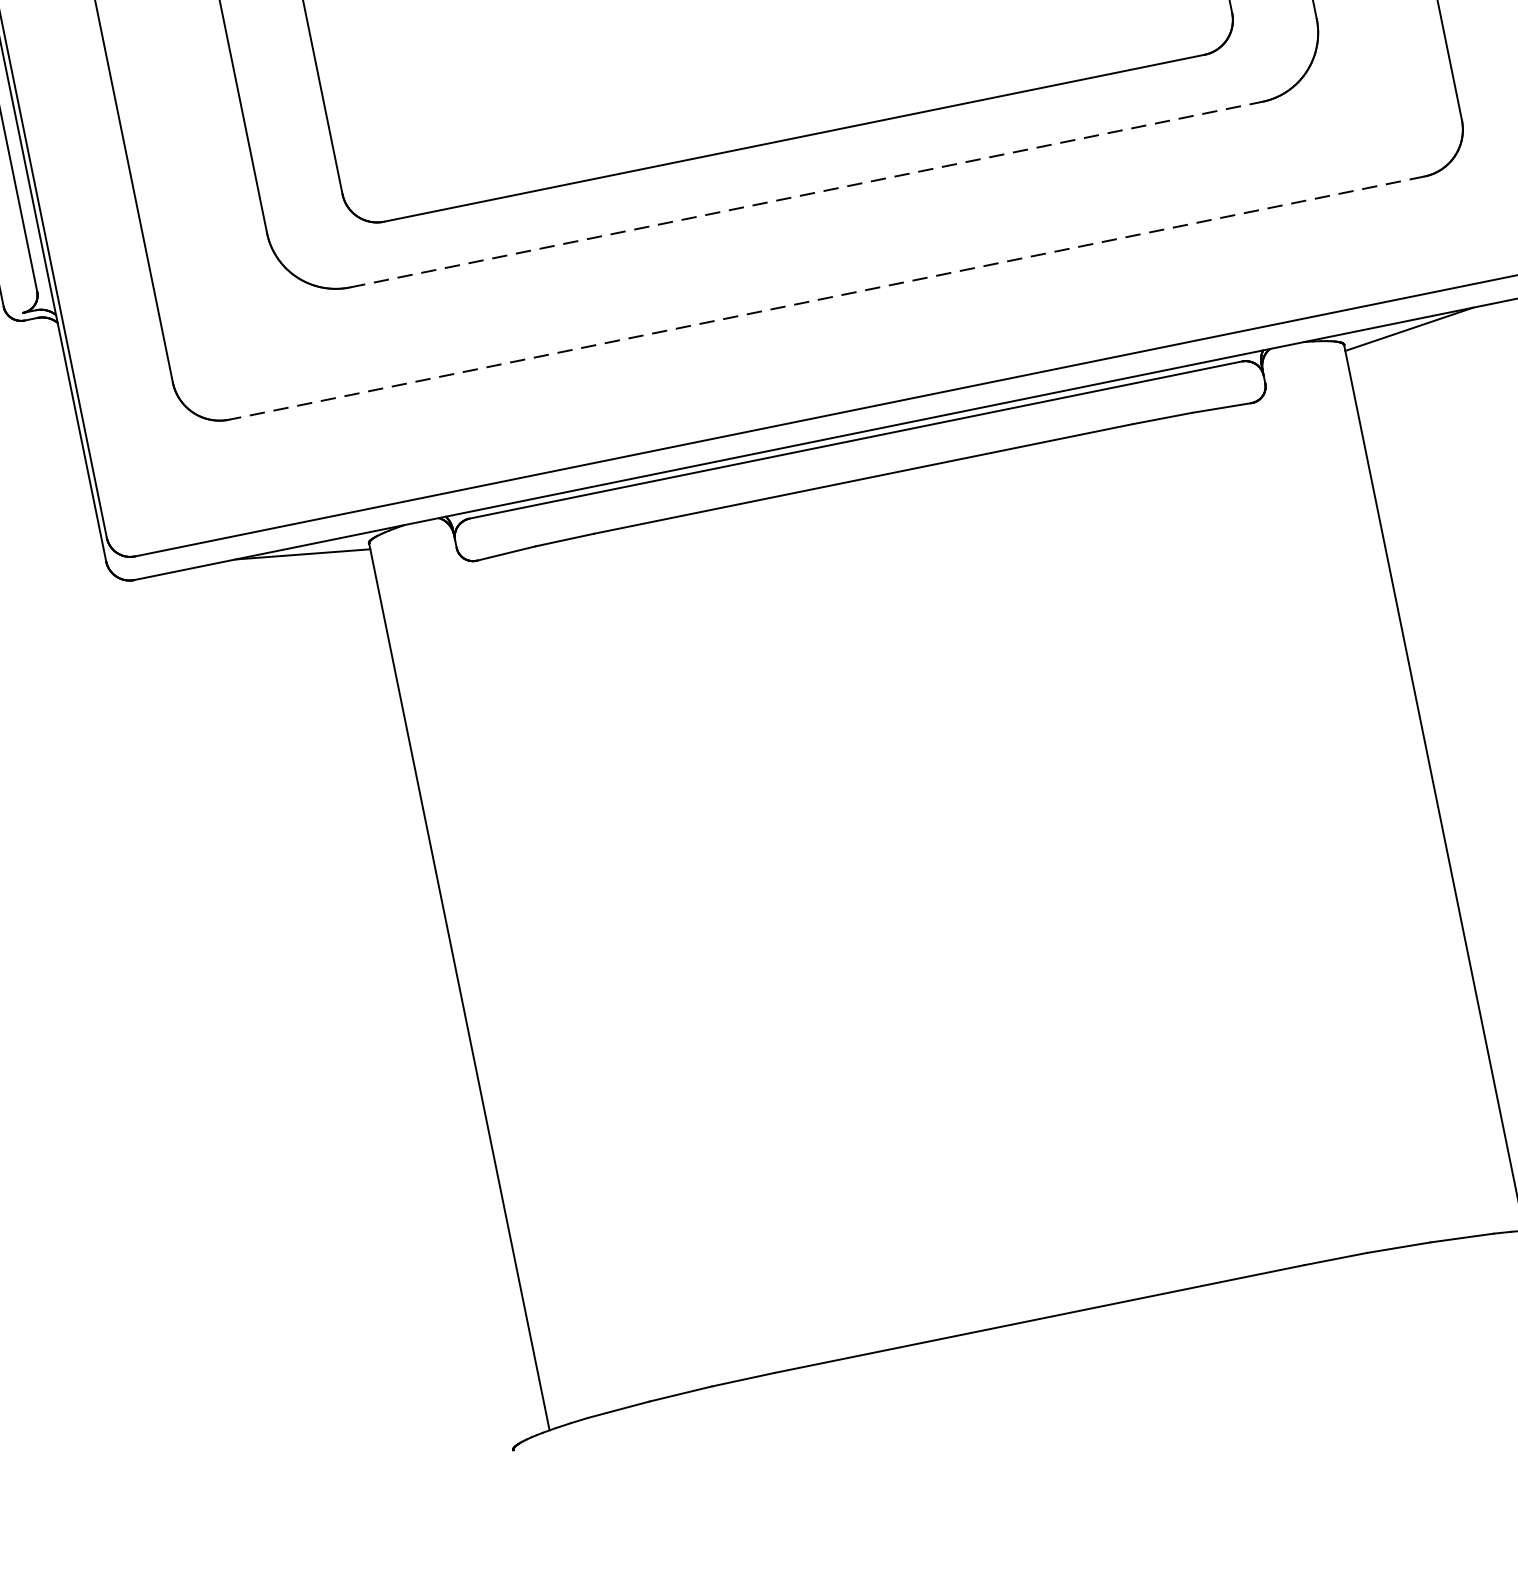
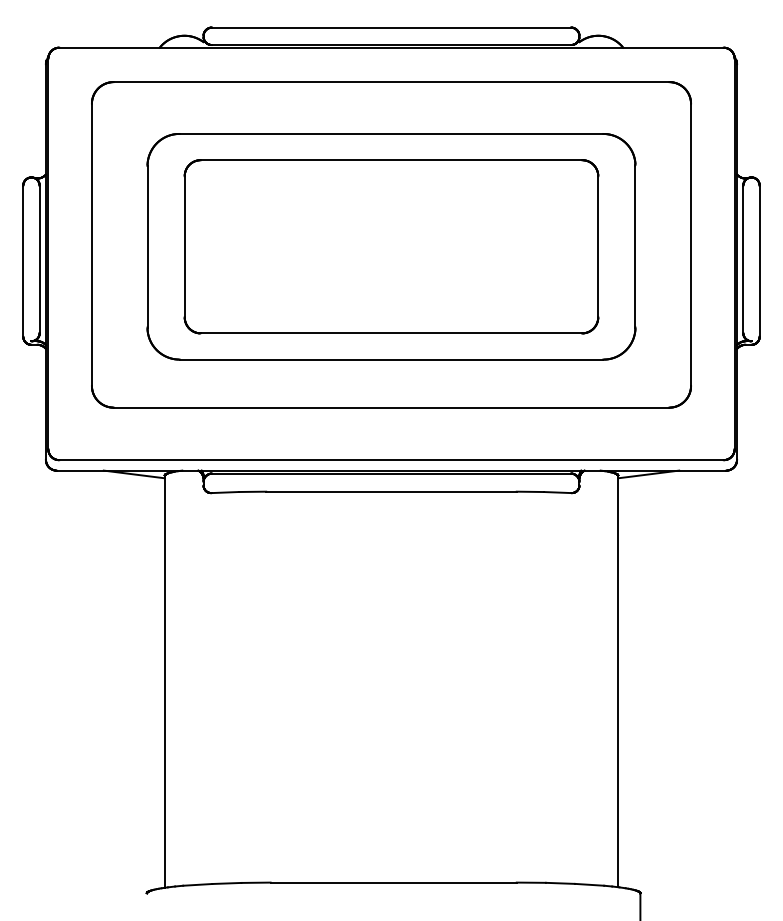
line: (805, 194) -> (391, 359), dashed -> solid
line: (826, 297) -> (391, 407), dashed -> solid

